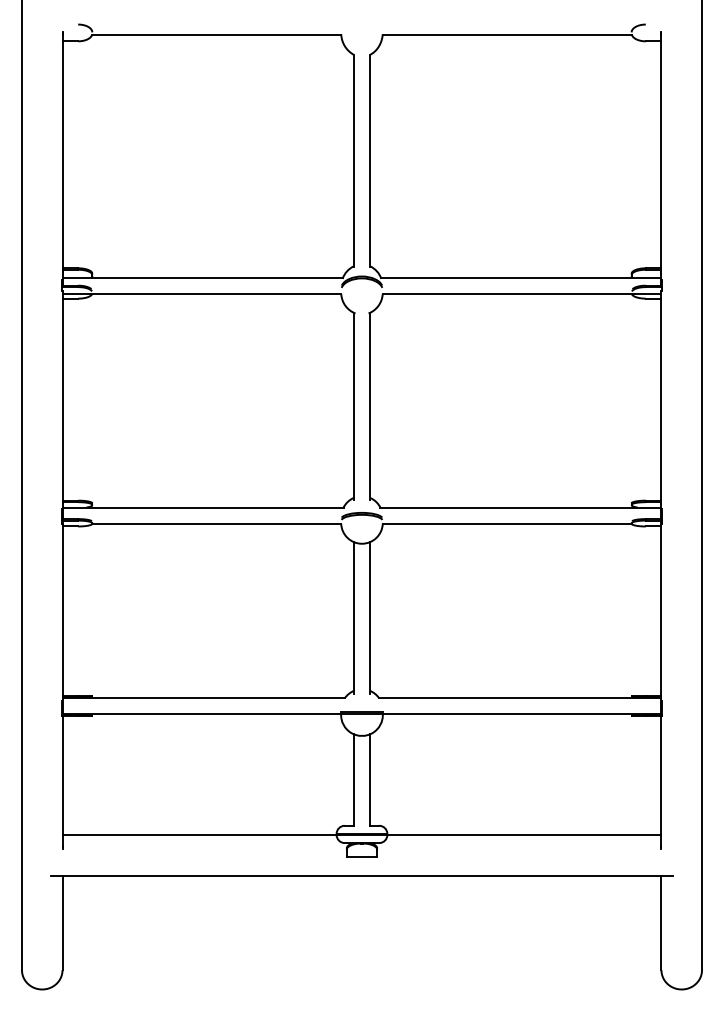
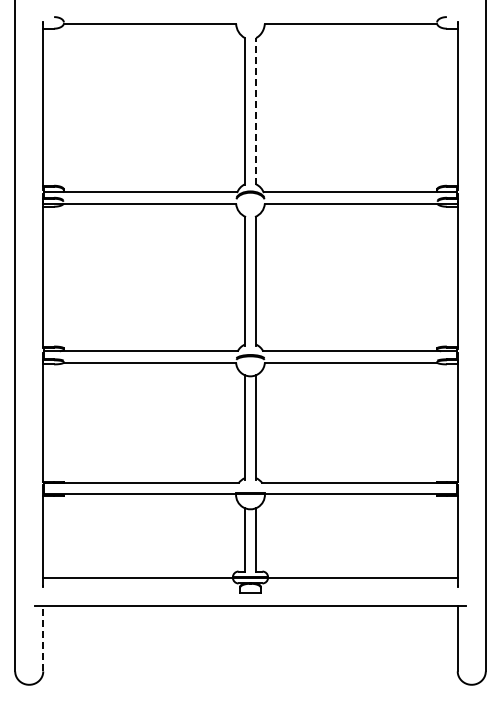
line: (370, 161) -> (256, 111), solid -> dashed
line: (62, 922) -> (43, 638), solid -> dashed

